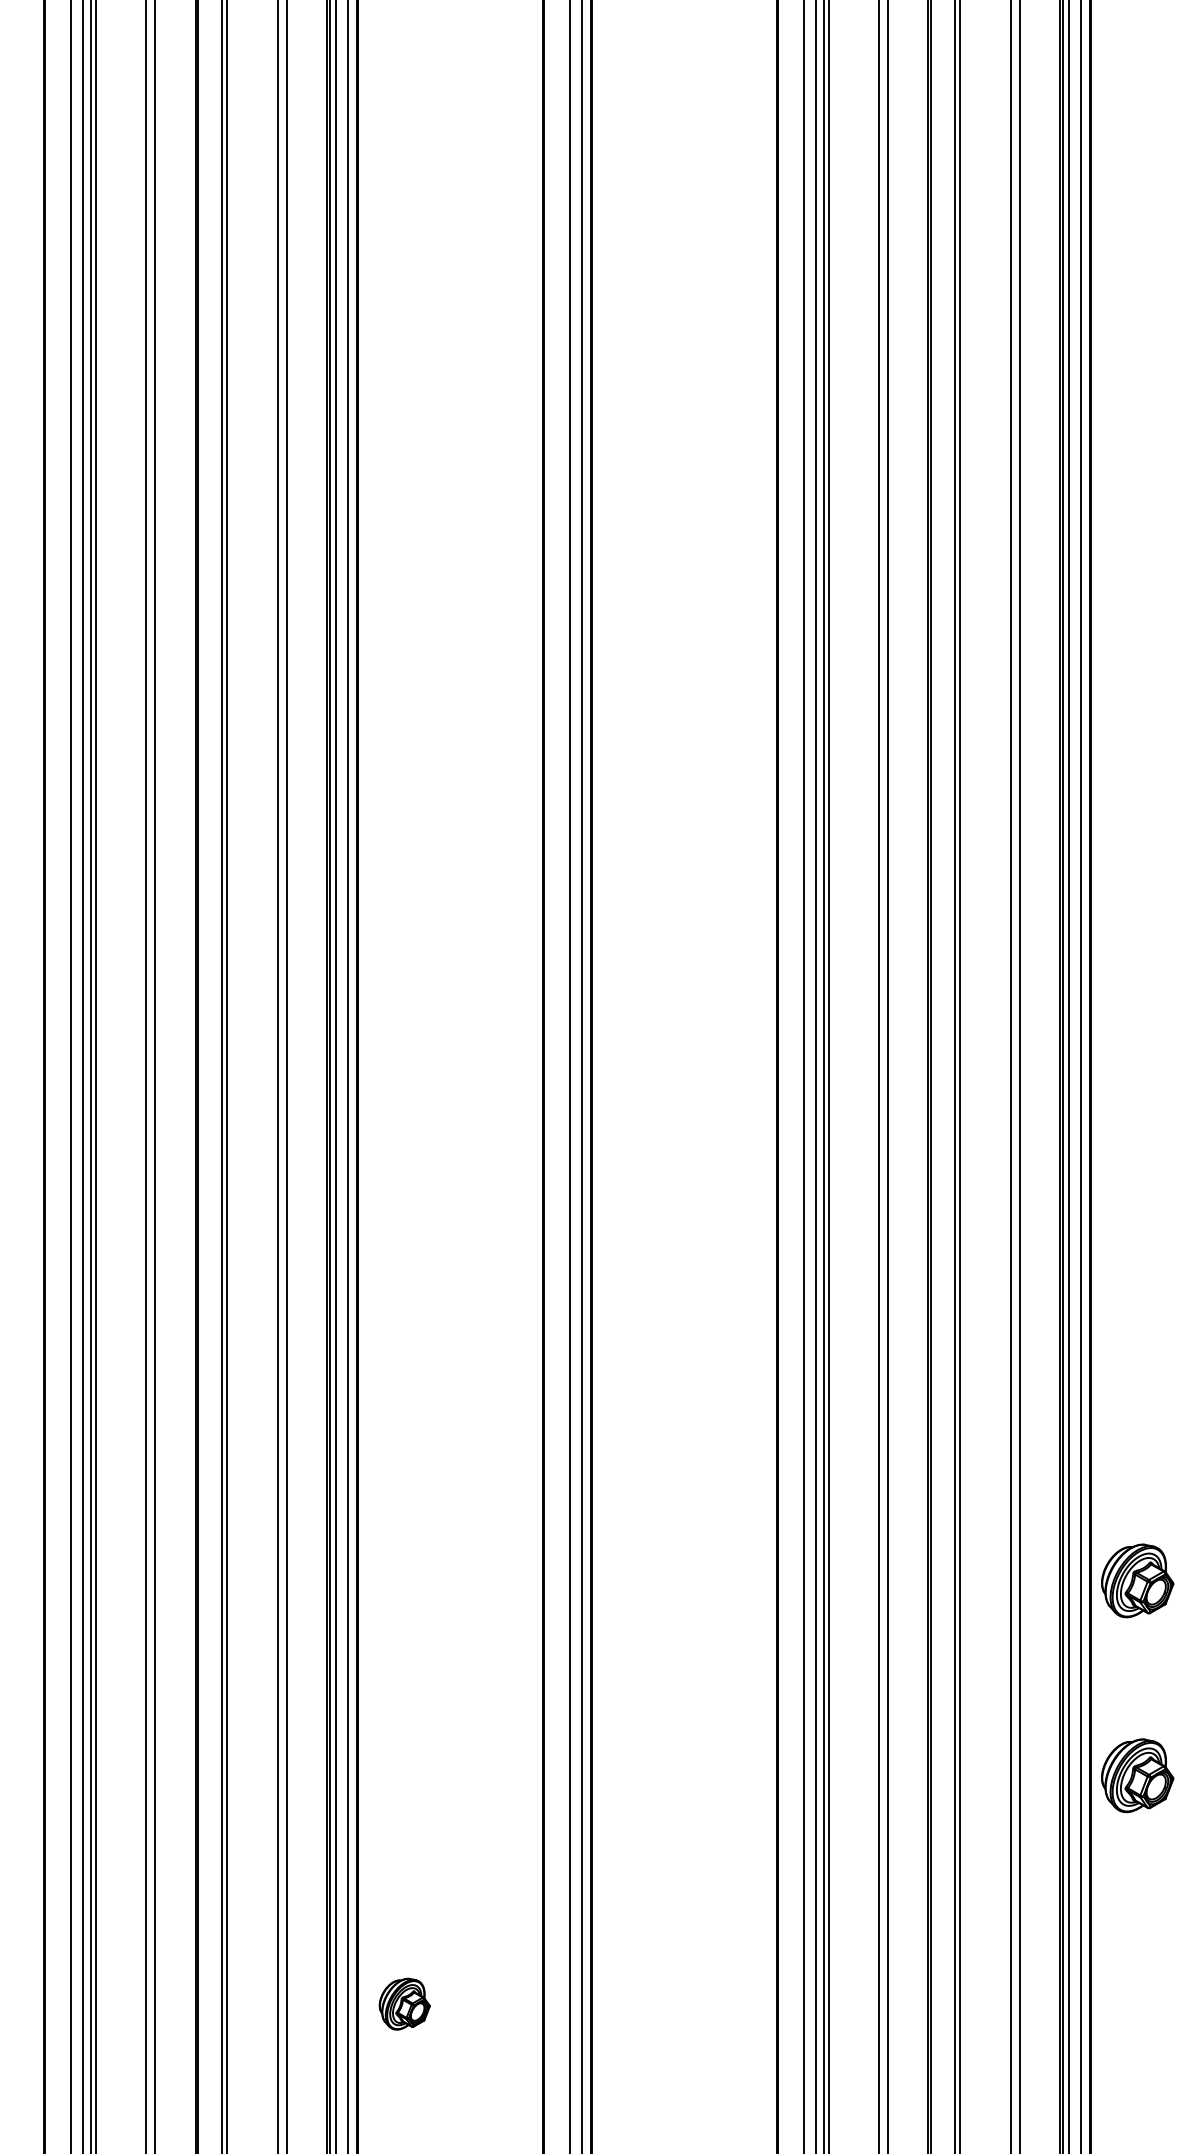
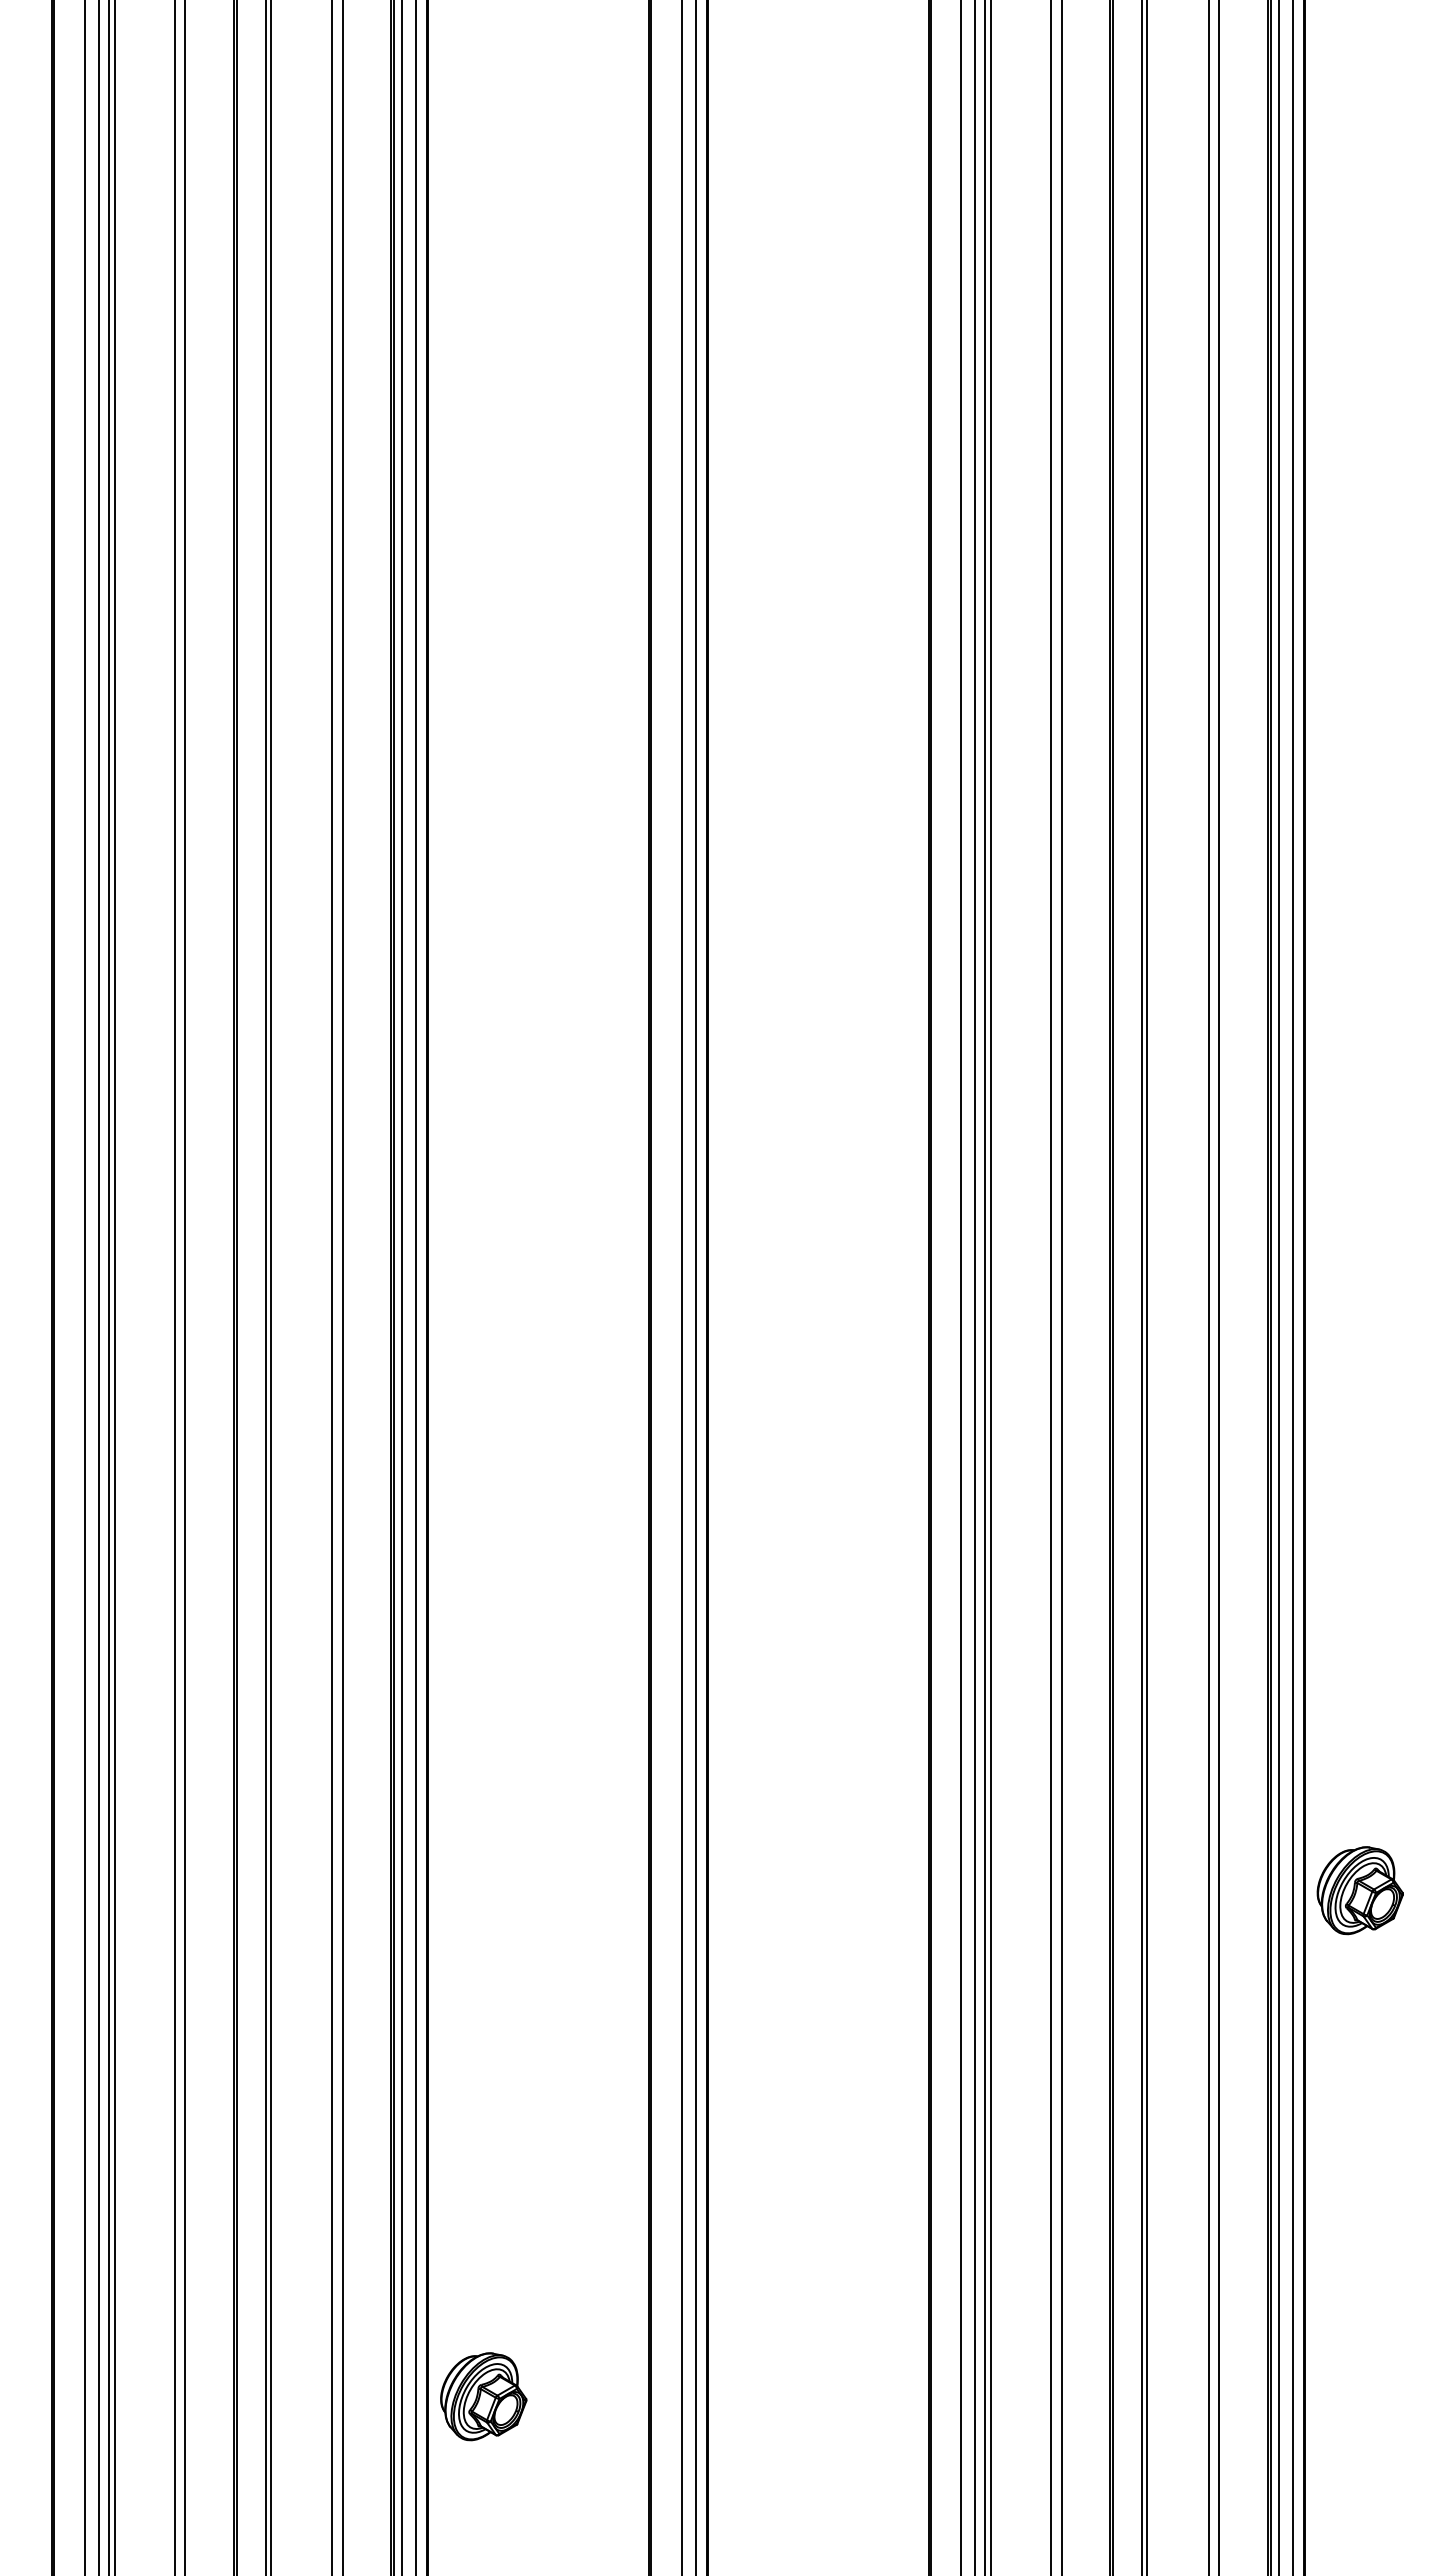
part: (1136, 1775) -> (1359, 2123), removed
part: (404, 2003) -> (483, 2396), size x1.43

